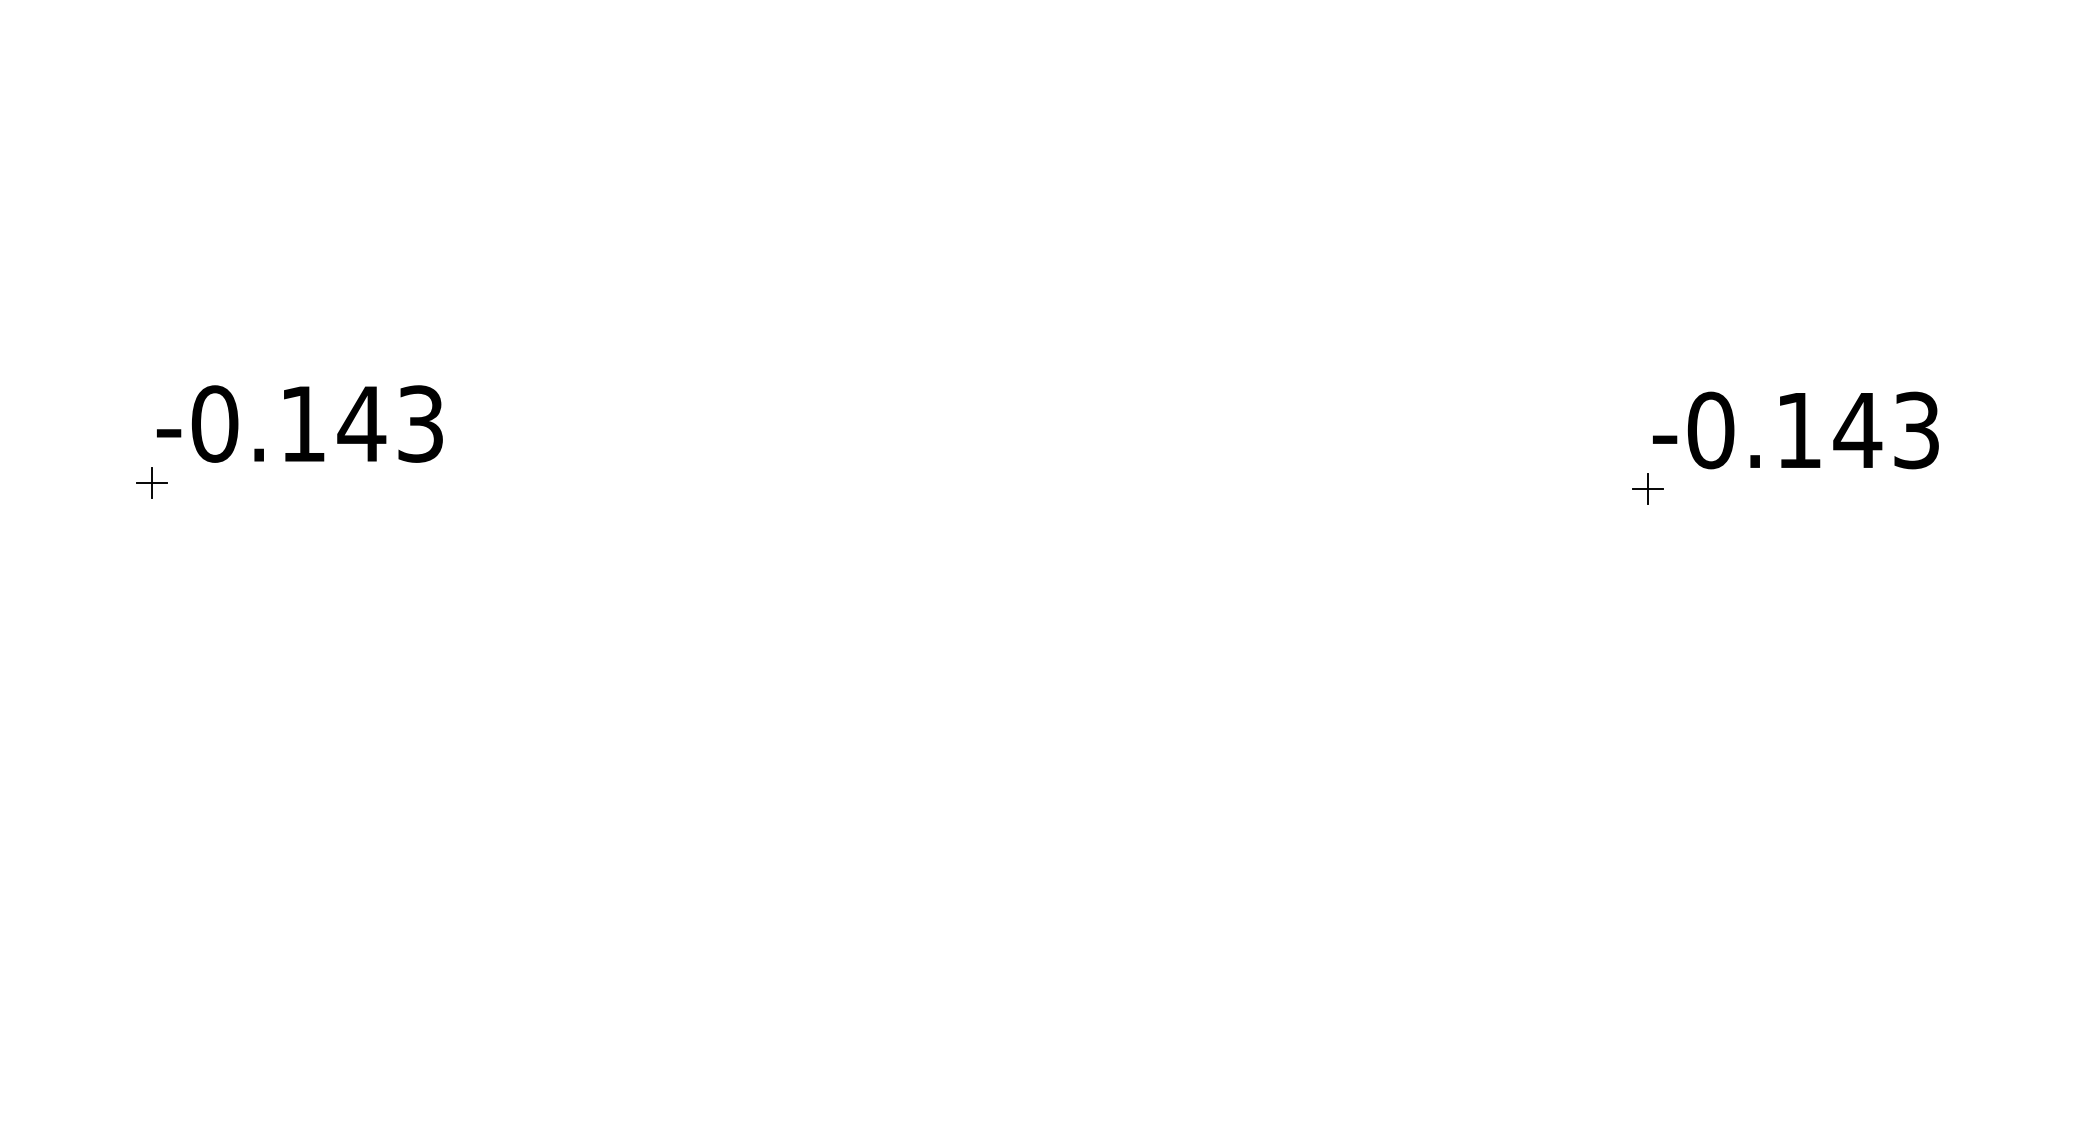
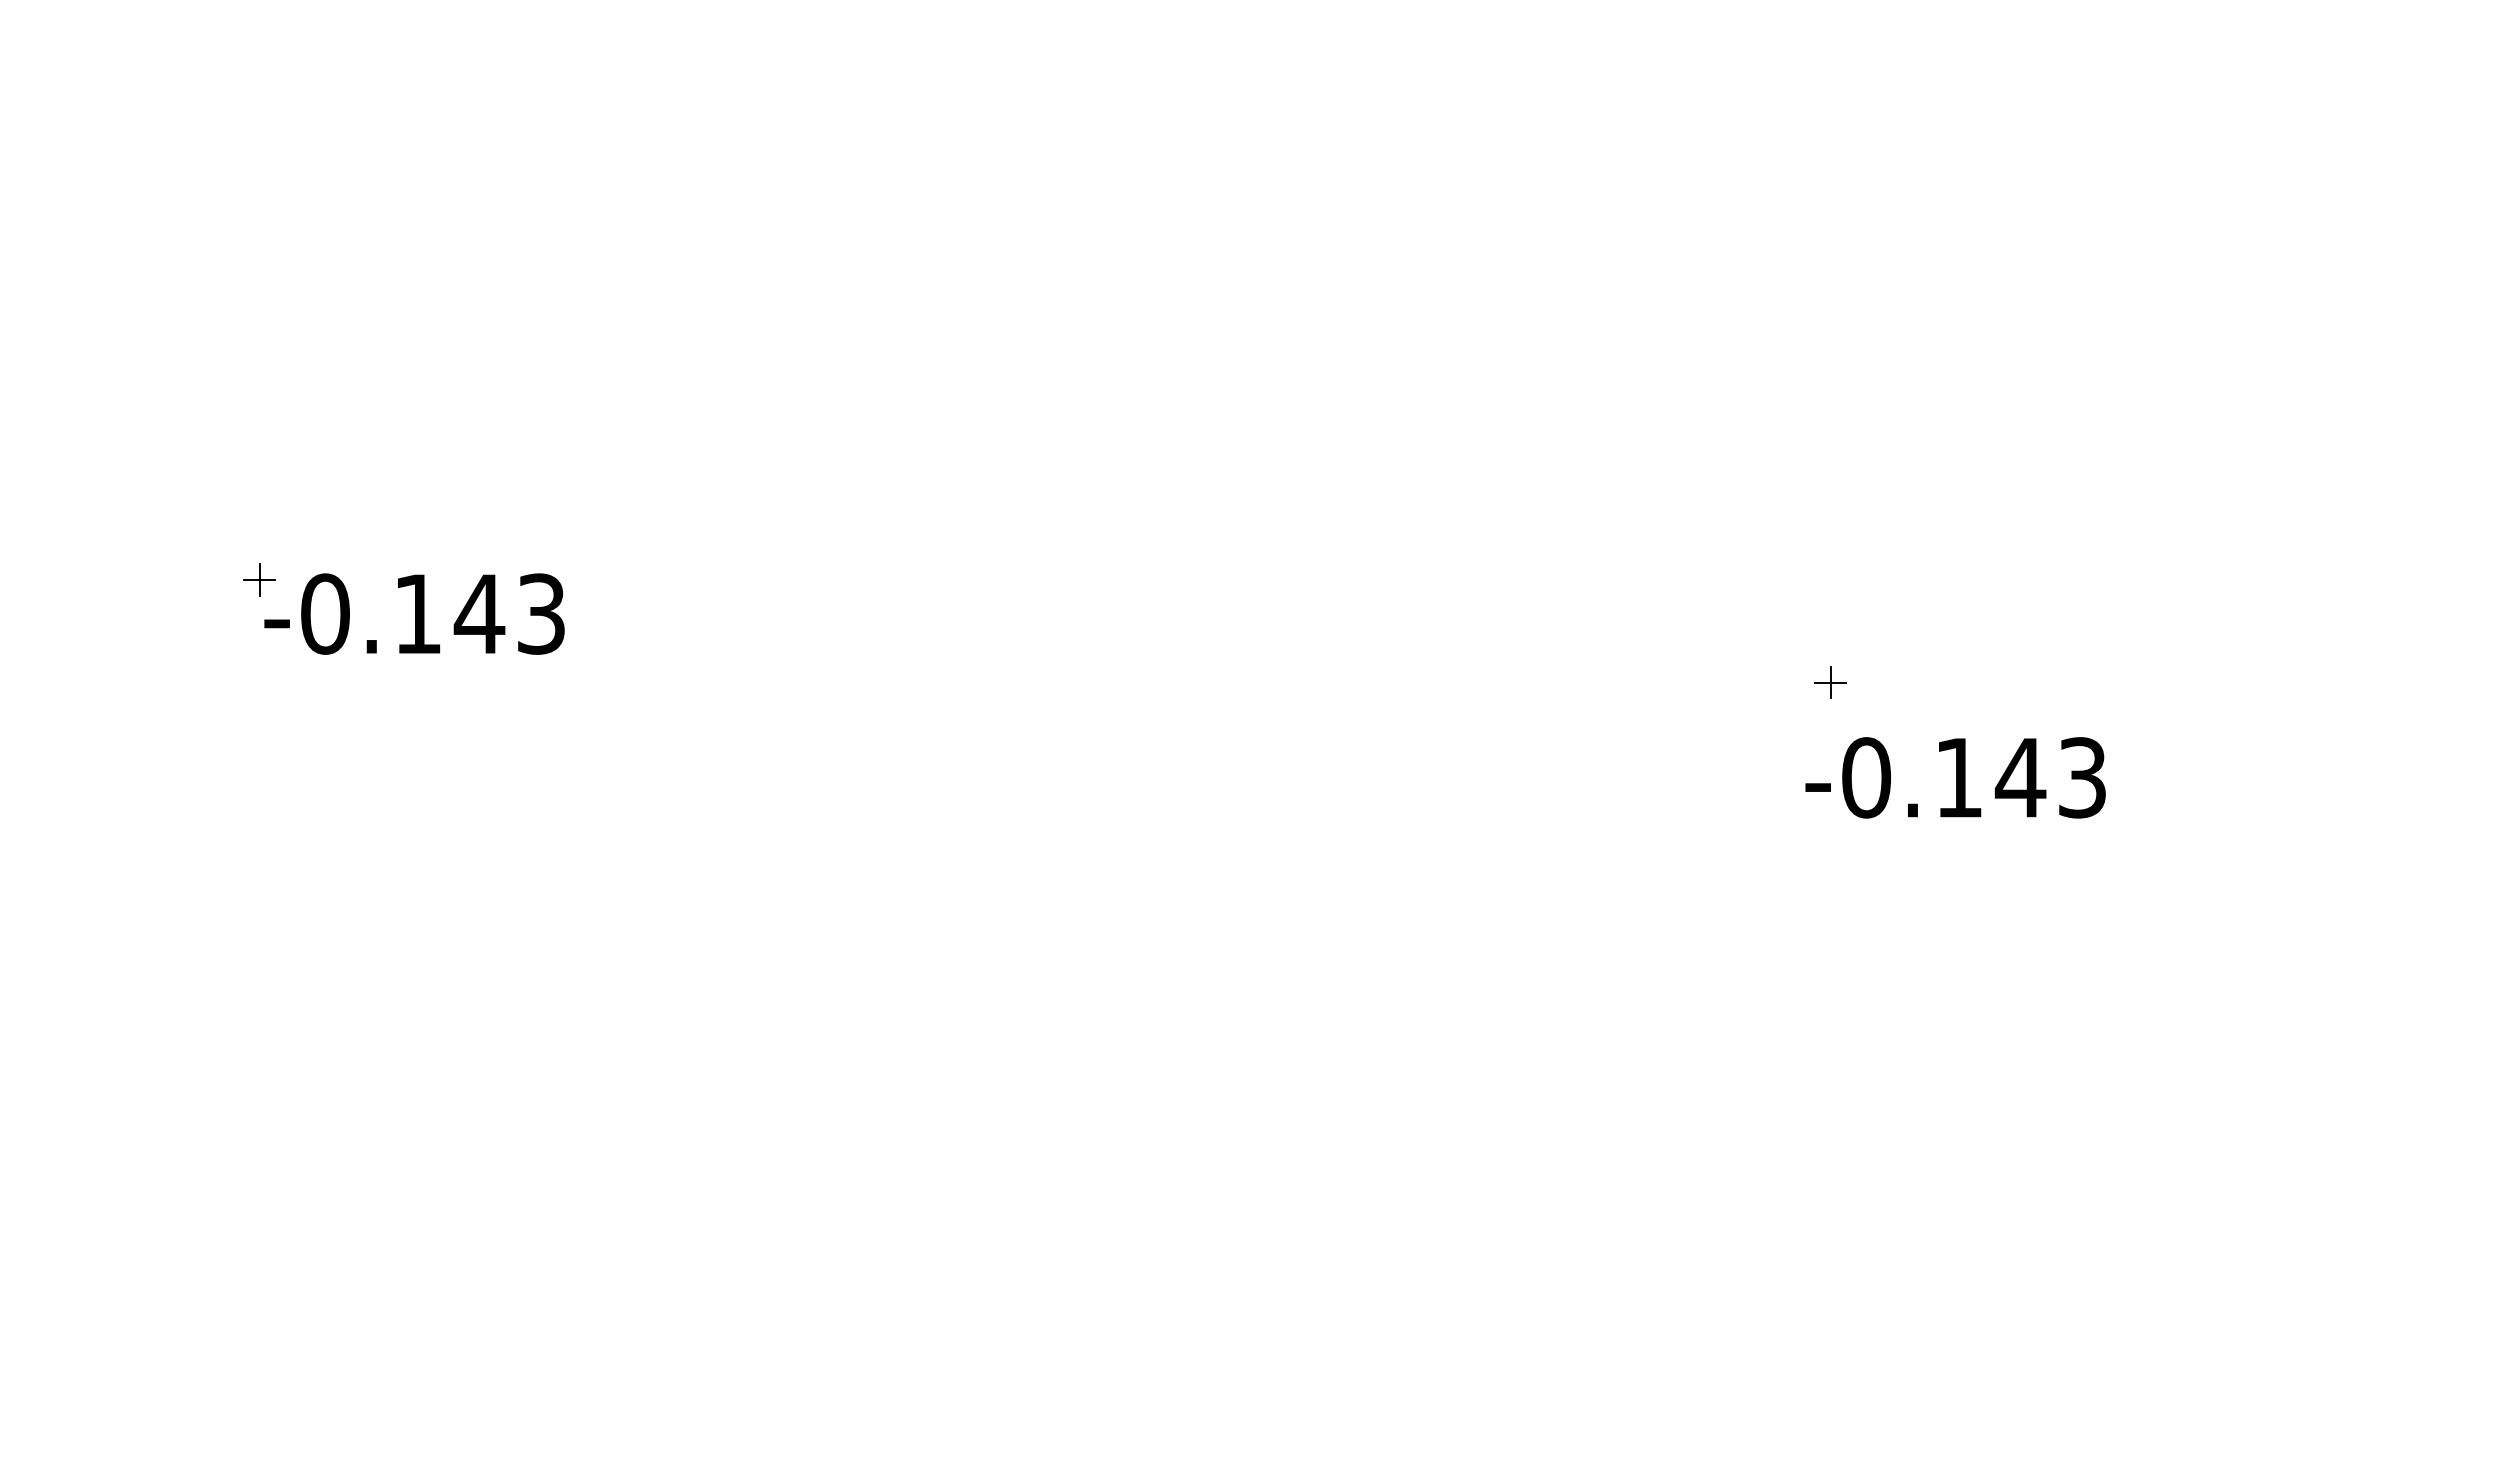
text: (1795, 430) -> (1955, 777), moved
part: (152, 482) -> (259, 579), moved

